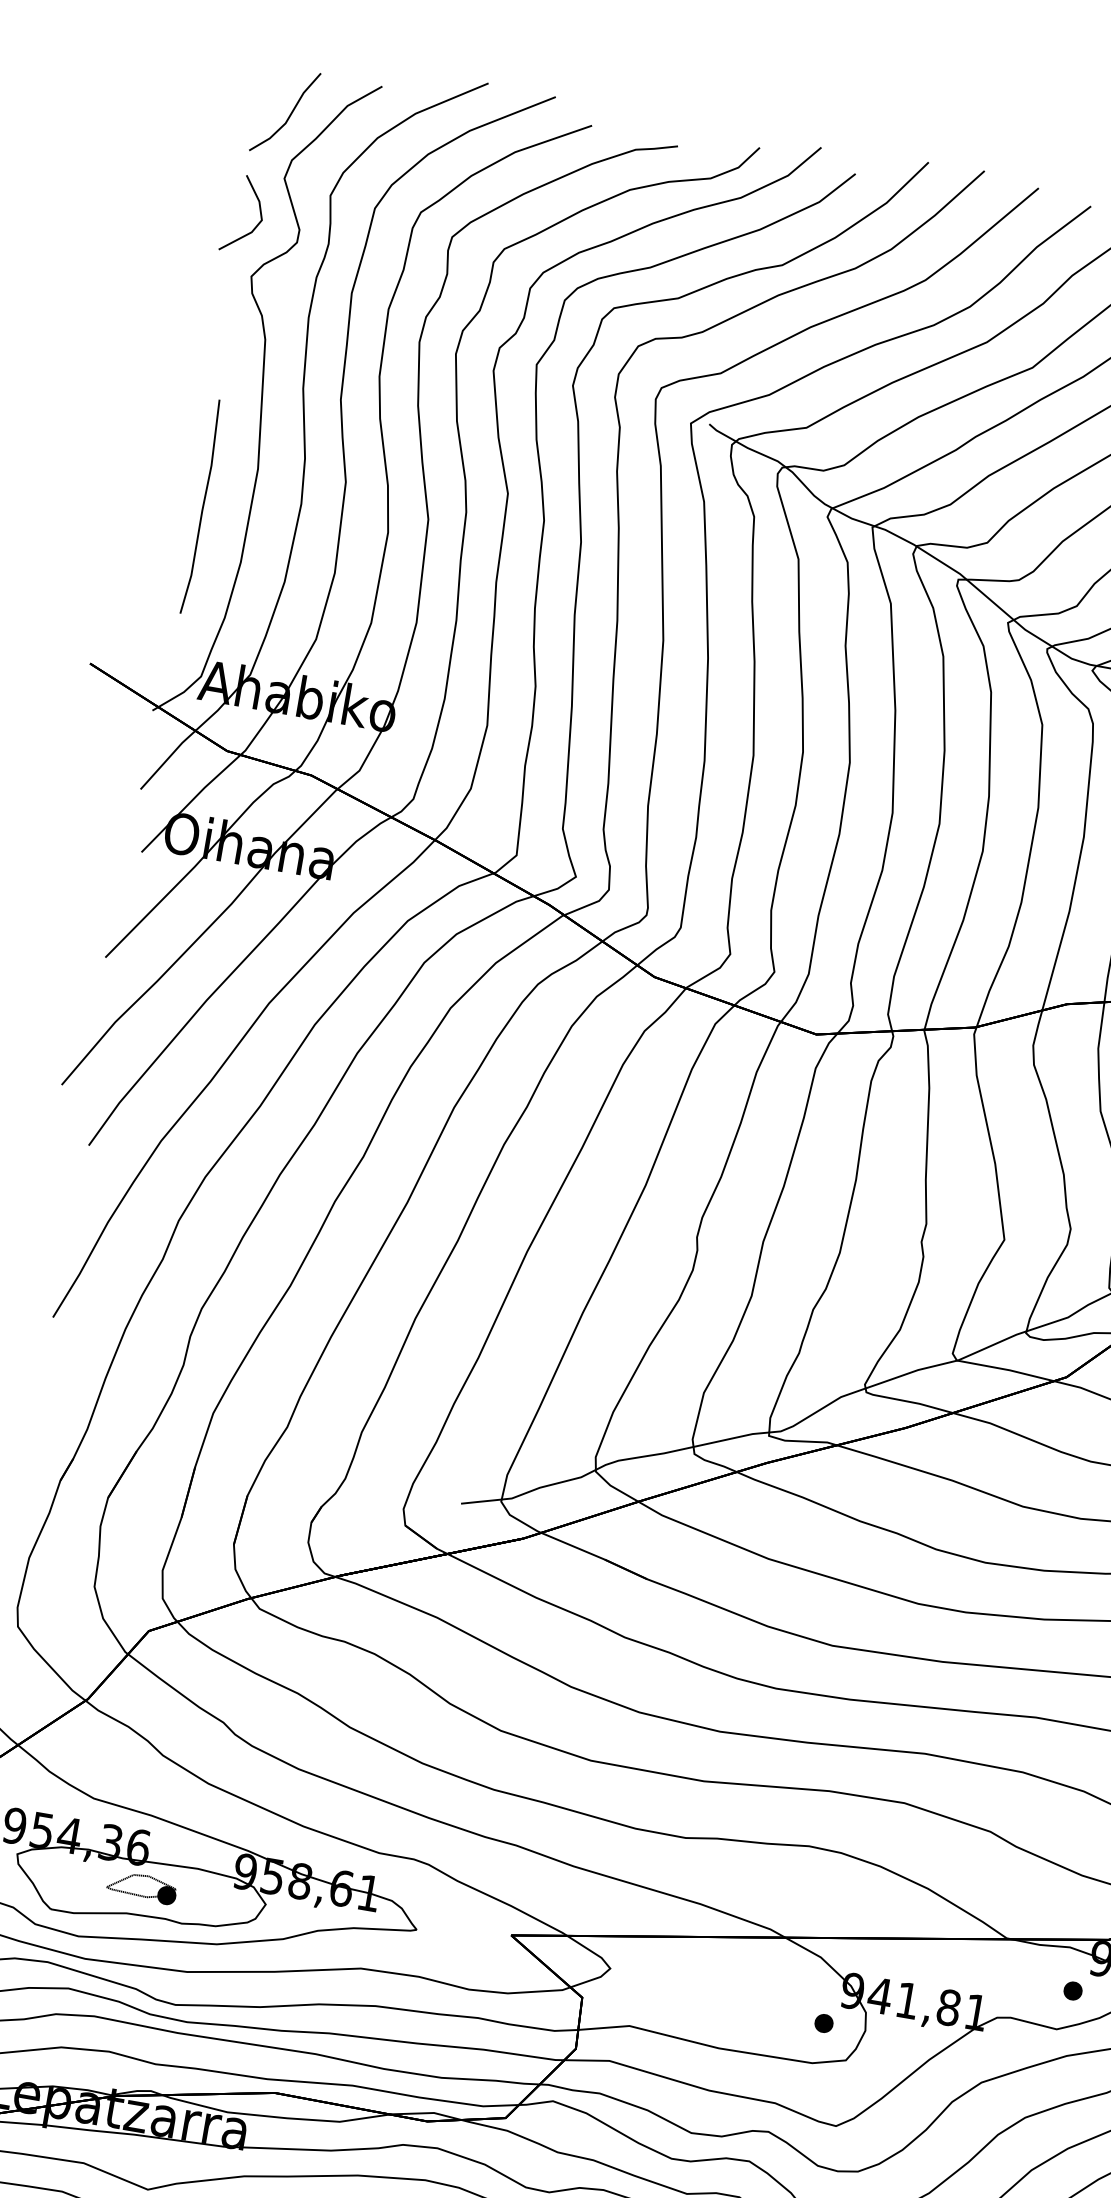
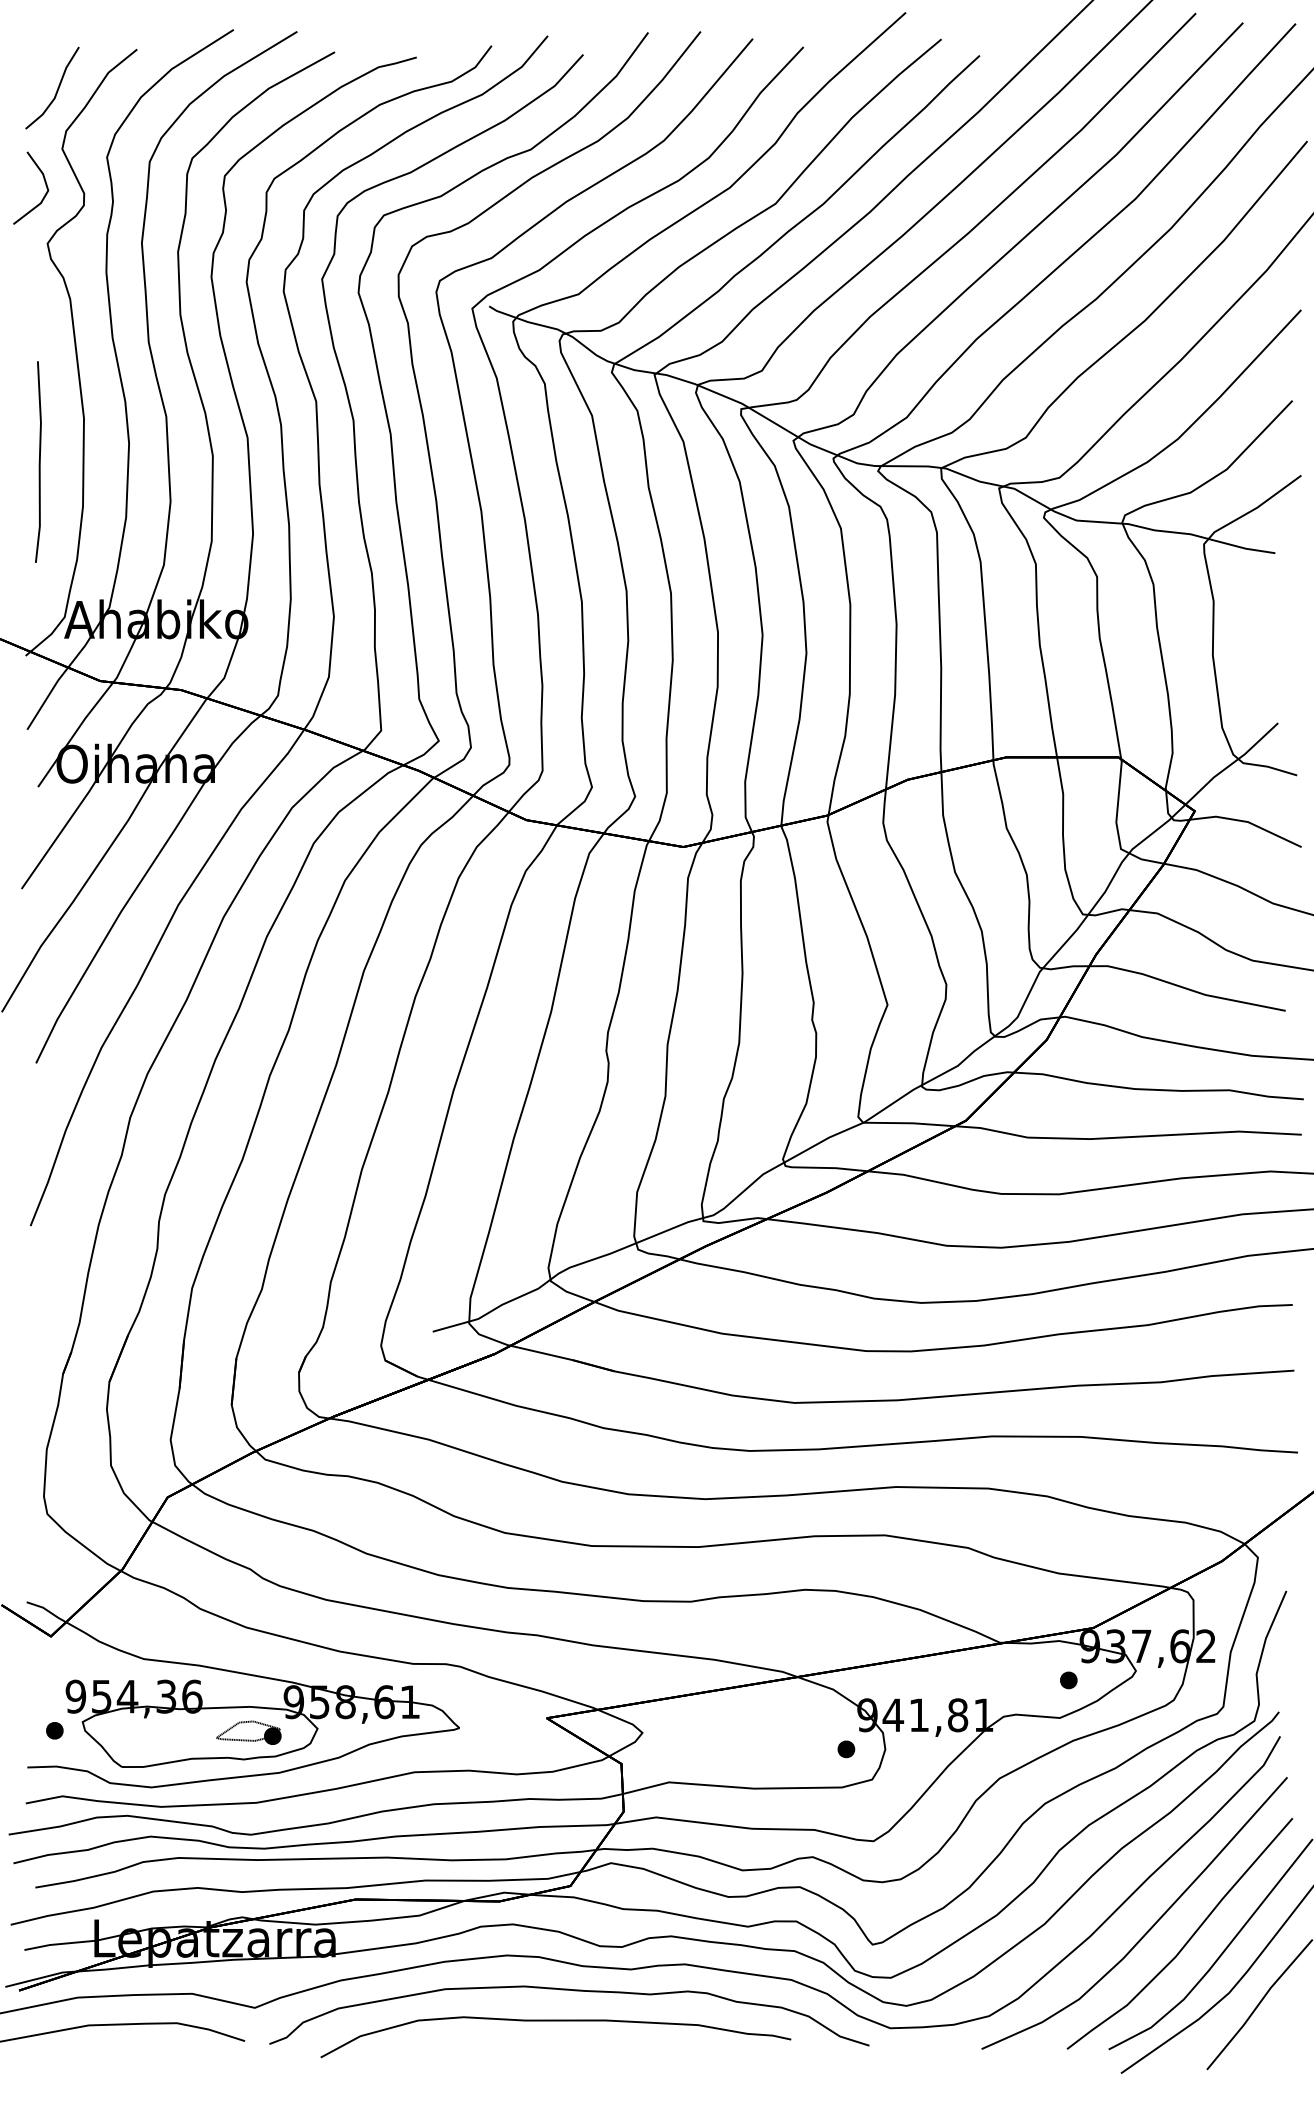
part: (141, 1887) -> (248, 1732), moved

